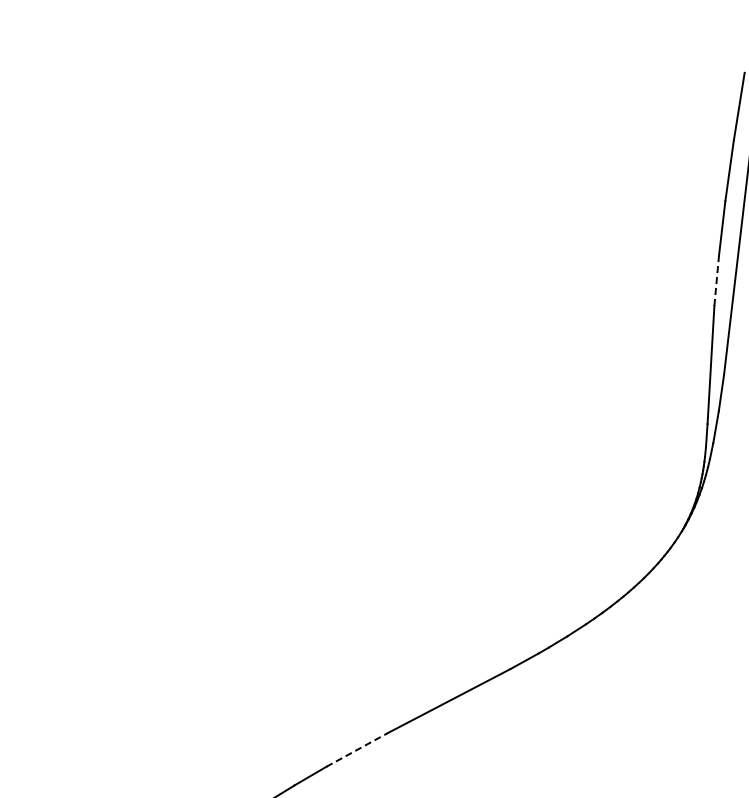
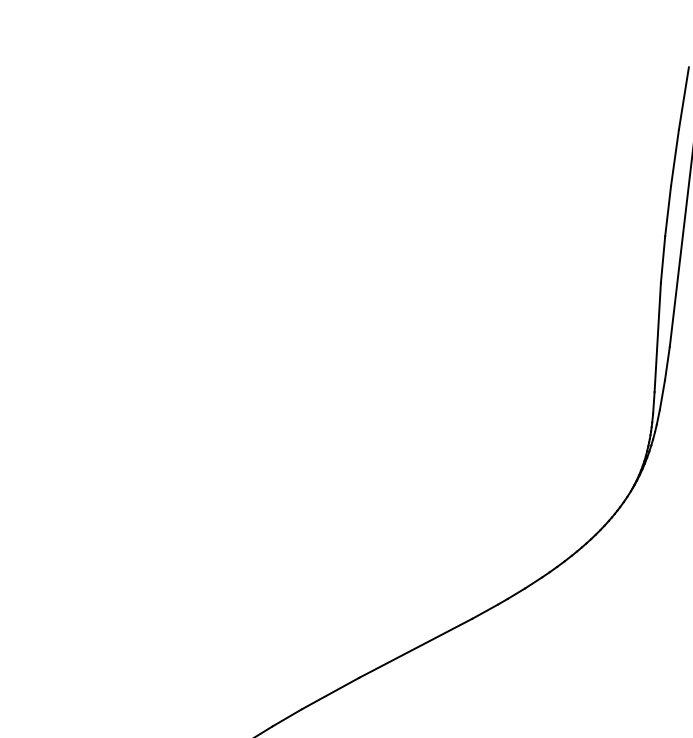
line: (716, 280) -> (662, 259), dashed -> solid
line: (357, 749) -> (330, 693), dashed -> solid

